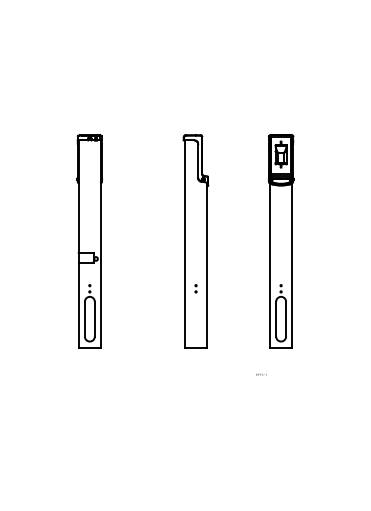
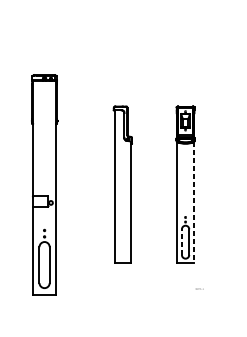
part: (89, 241) -> (44, 184), size x1.4
line: (292, 265) -> (193, 202), solid -> dashed
part: (195, 288) -> (122, 219), removed
line: (276, 318) -> (182, 241), solid -> dashed
text: (261, 374) -> (199, 288), moved

